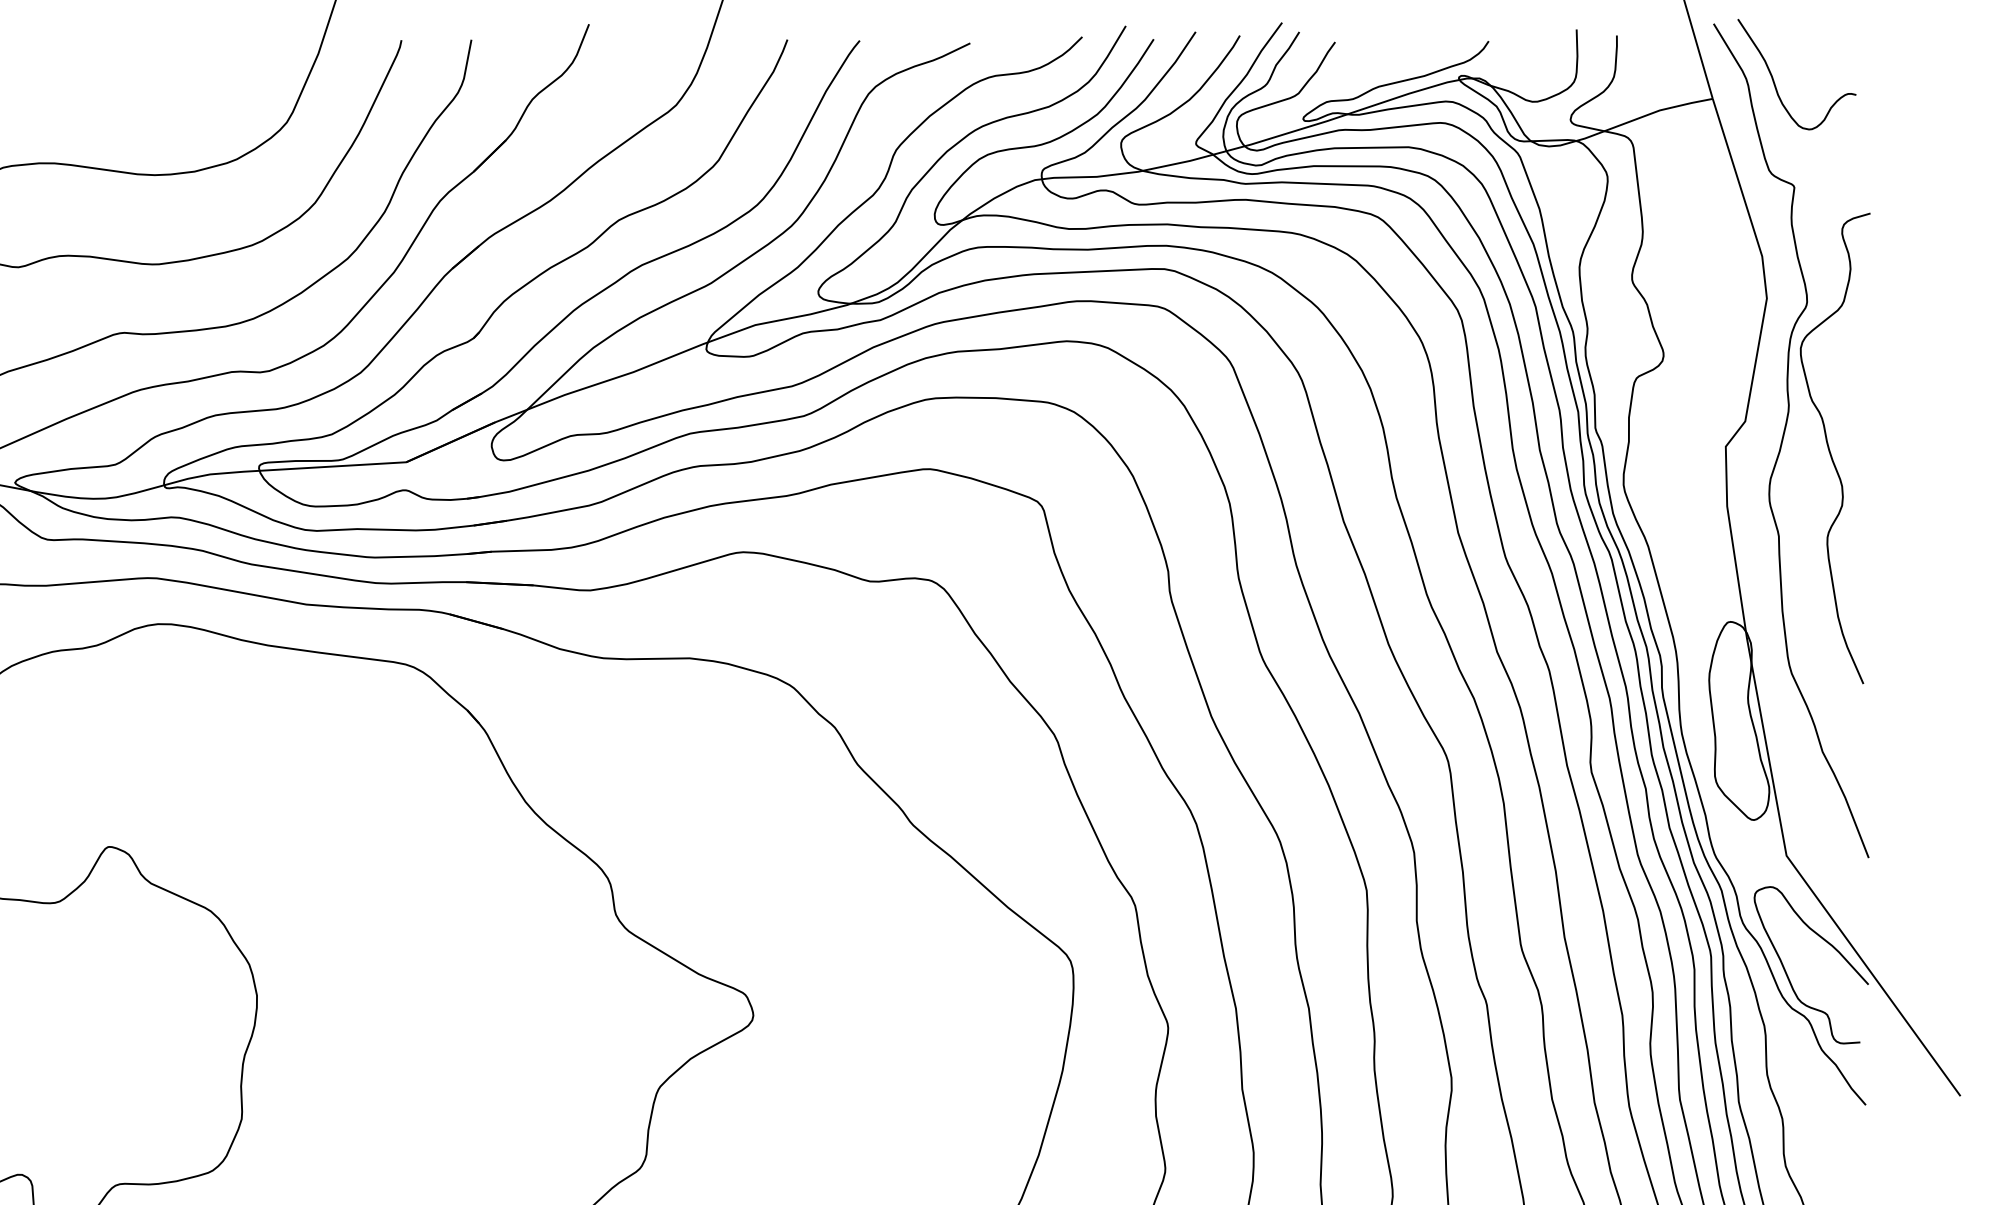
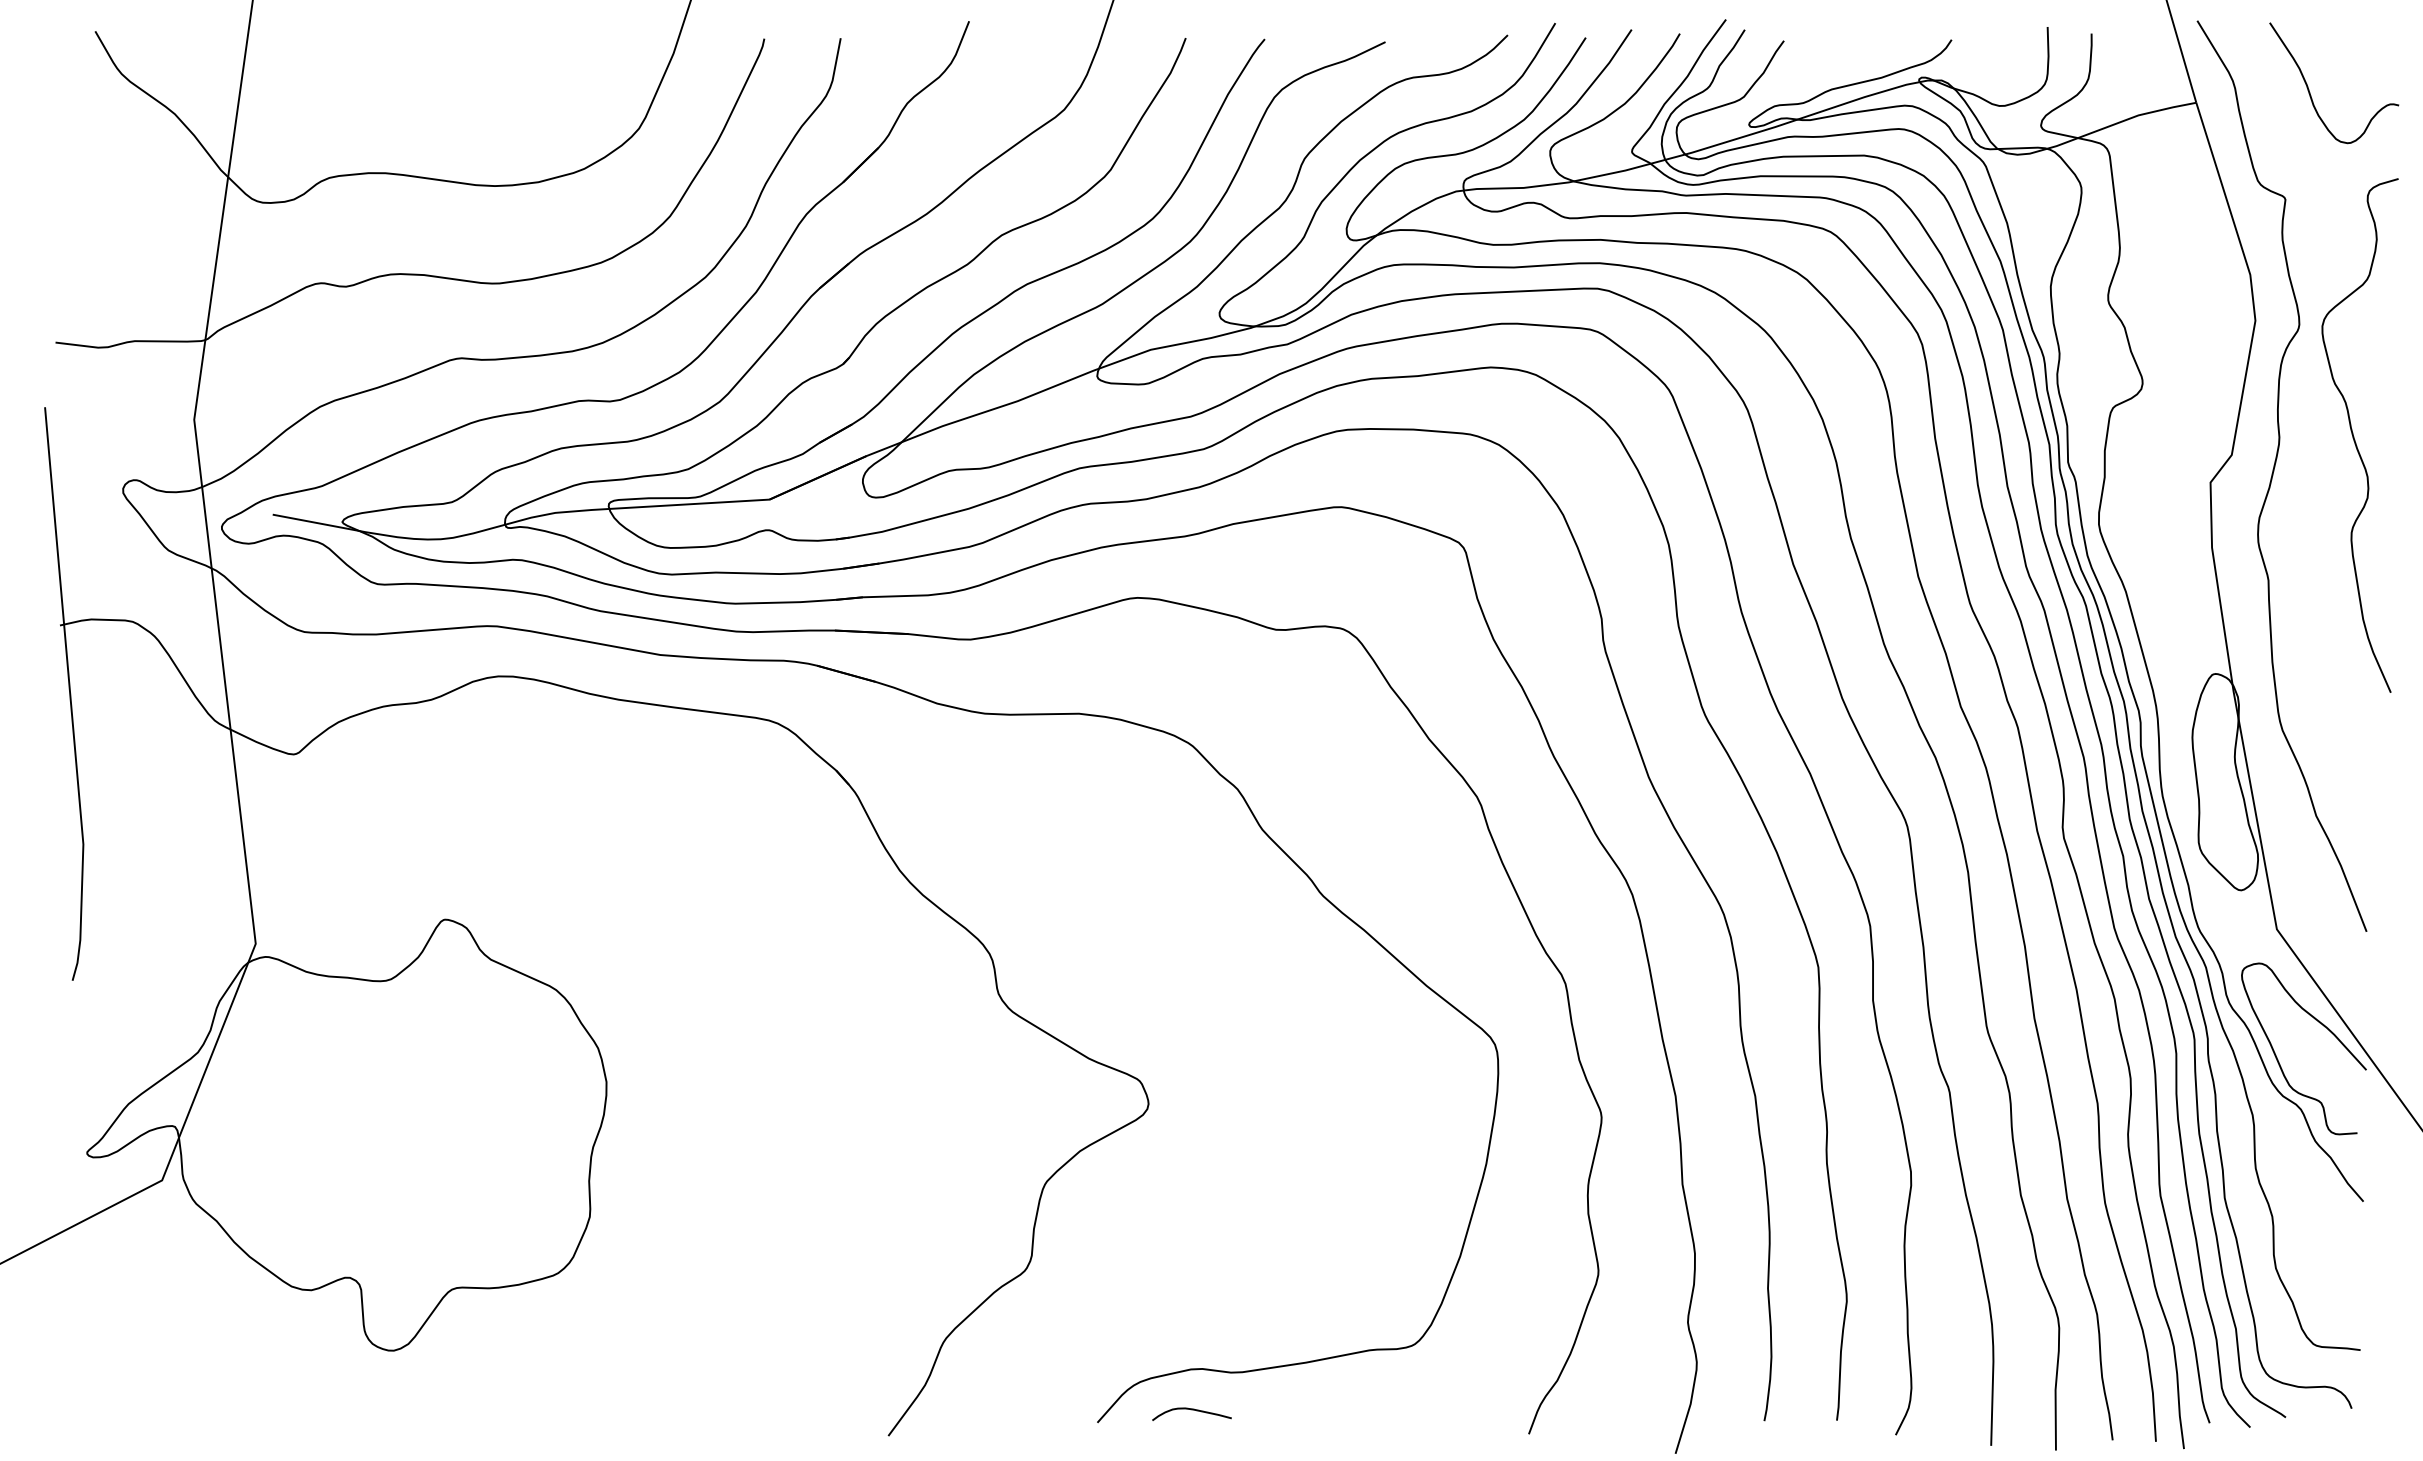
curve: (1775, 83) -> (2310, 92), moved
curve: (1830, 449) -> (2354, 436), moved

